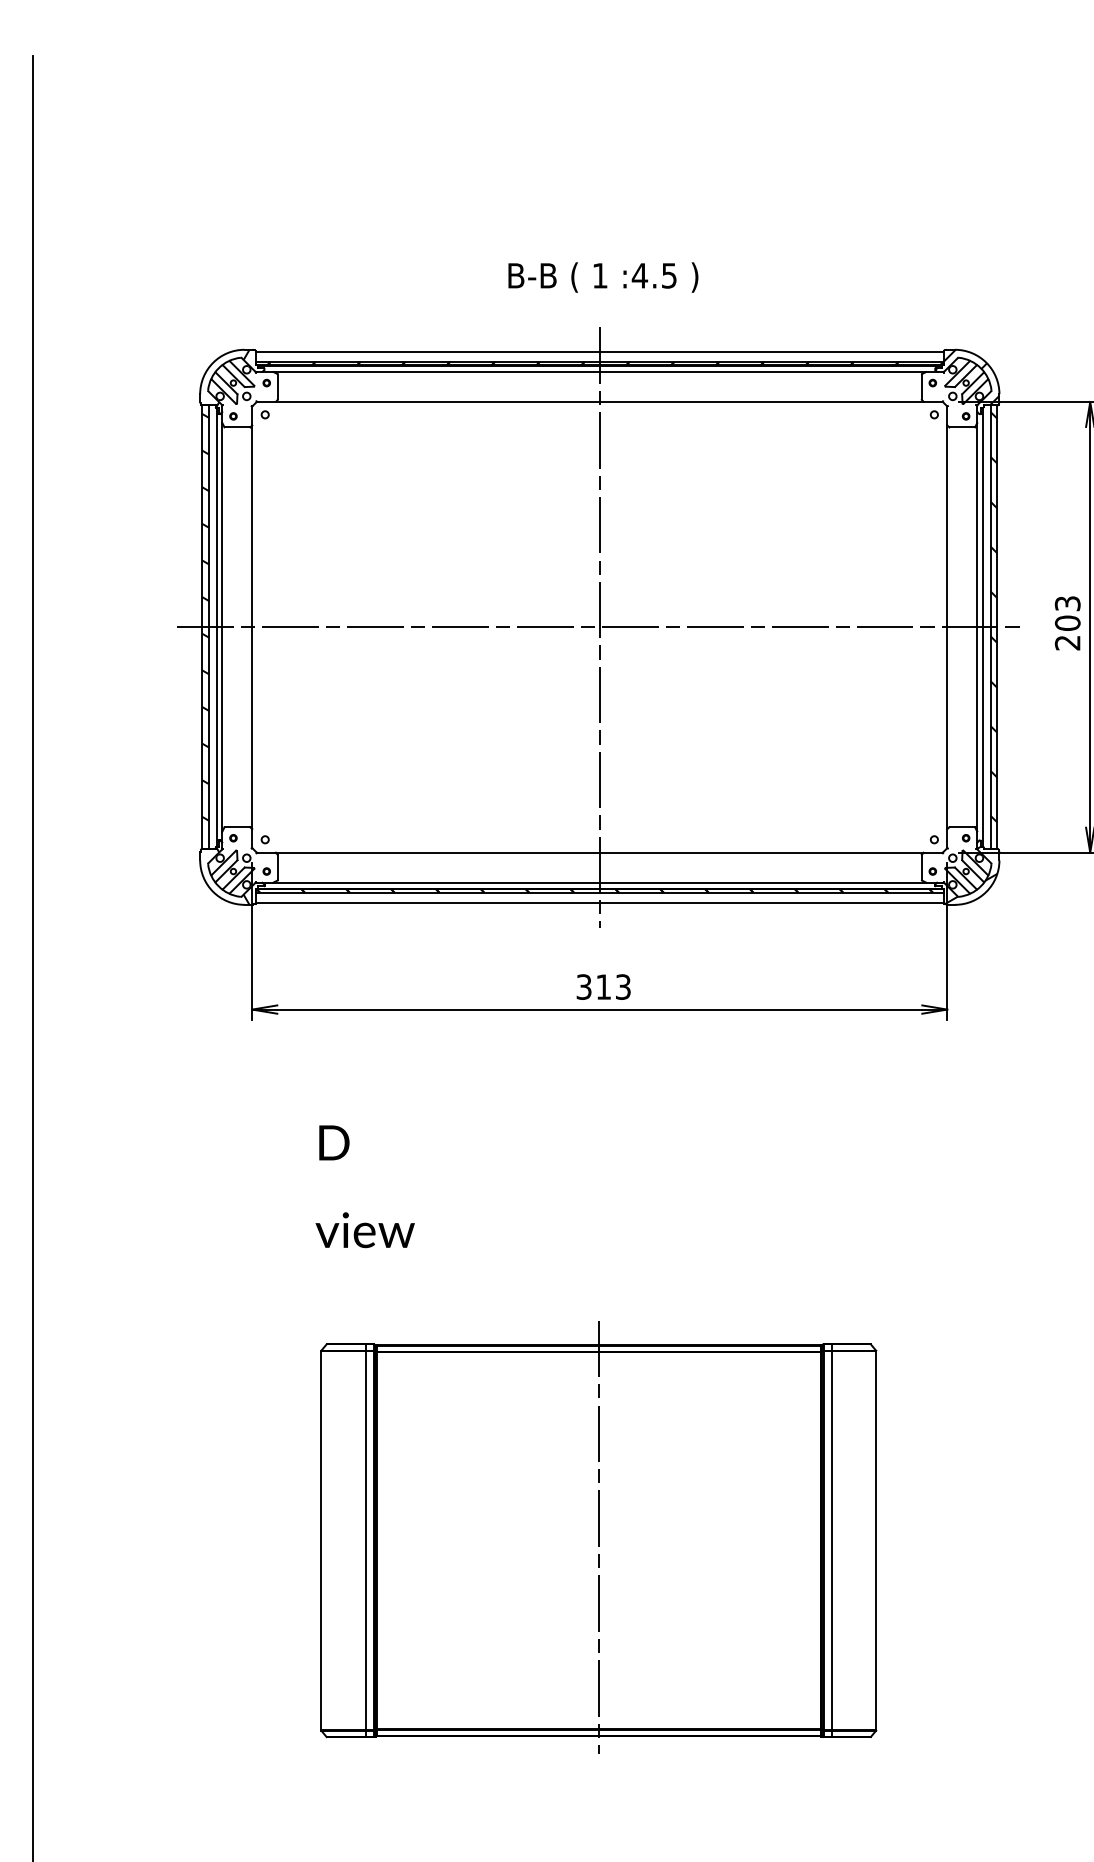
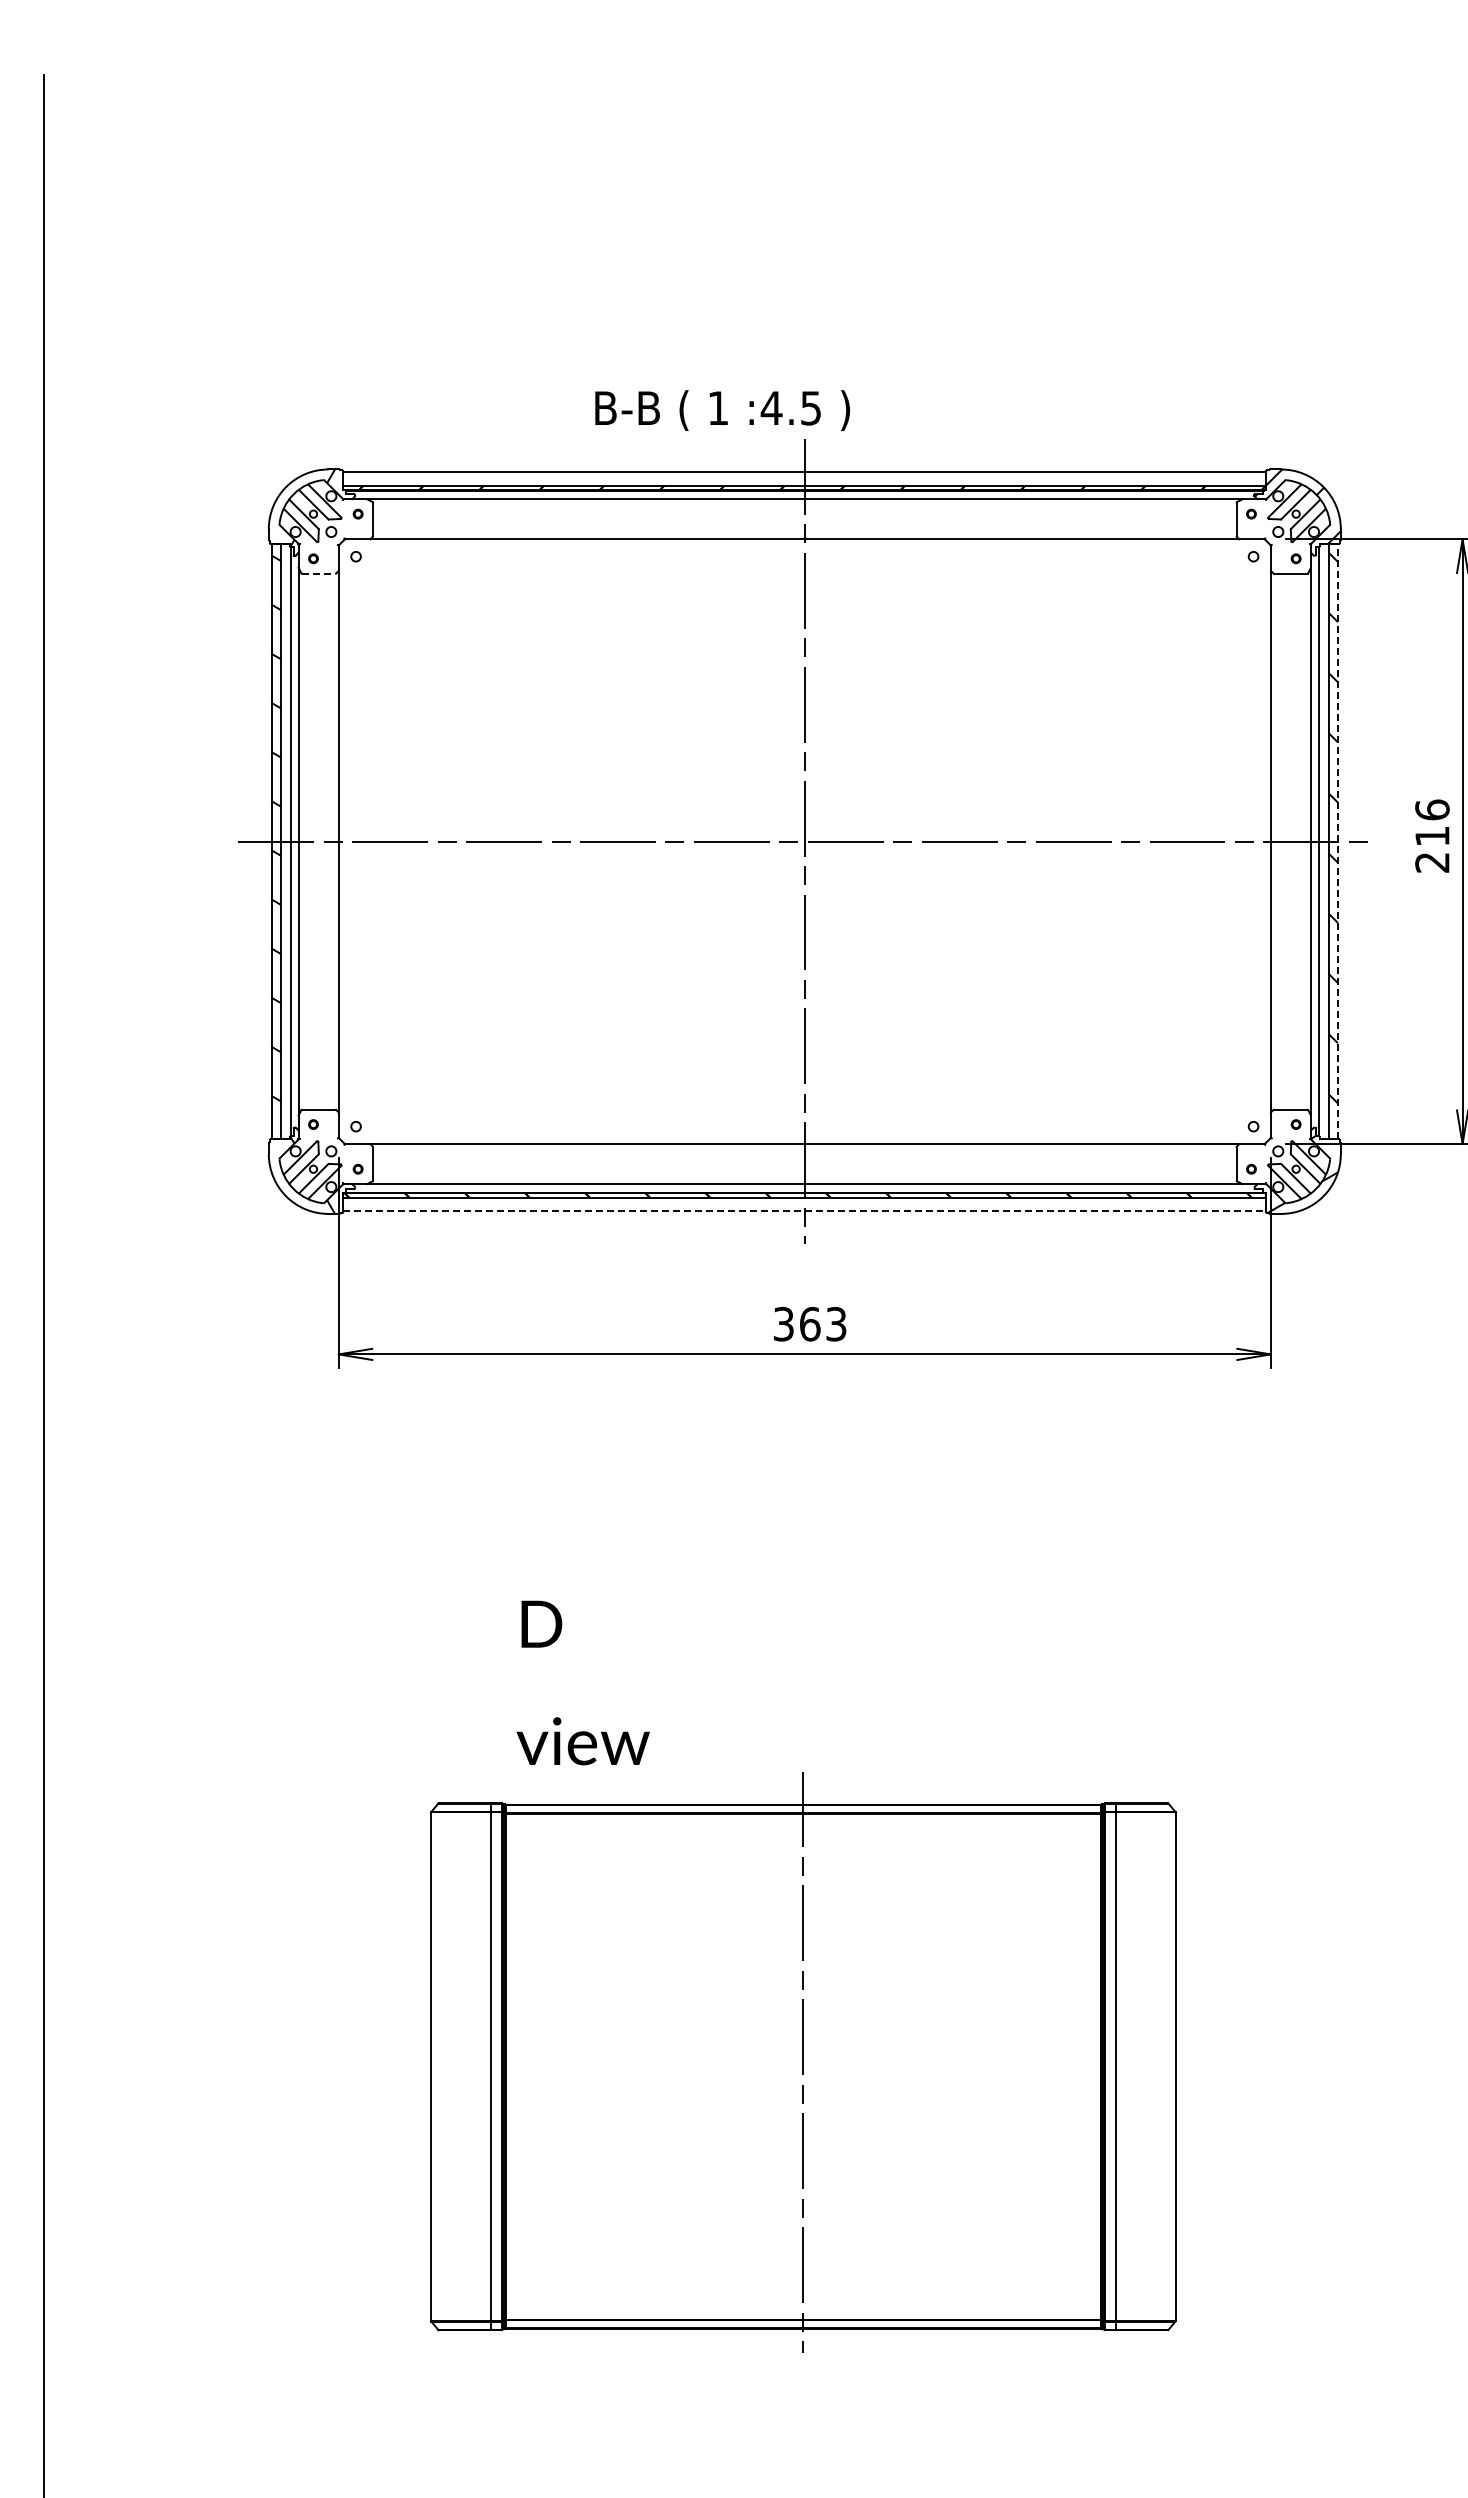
text: (603, 277) -> (722, 410), moved
line: (237, 427) -> (318, 573), solid -> dashed
text: (1067, 613) -> (1432, 822), 203 -> 216
line: (996, 627) -> (1337, 841), solid -> dashed
line: (599, 902) -> (804, 1210), solid -> dashed
text: (604, 987) -> (810, 1324), 313 -> 363
text: (364, 1186) -> (582, 1682), moved

